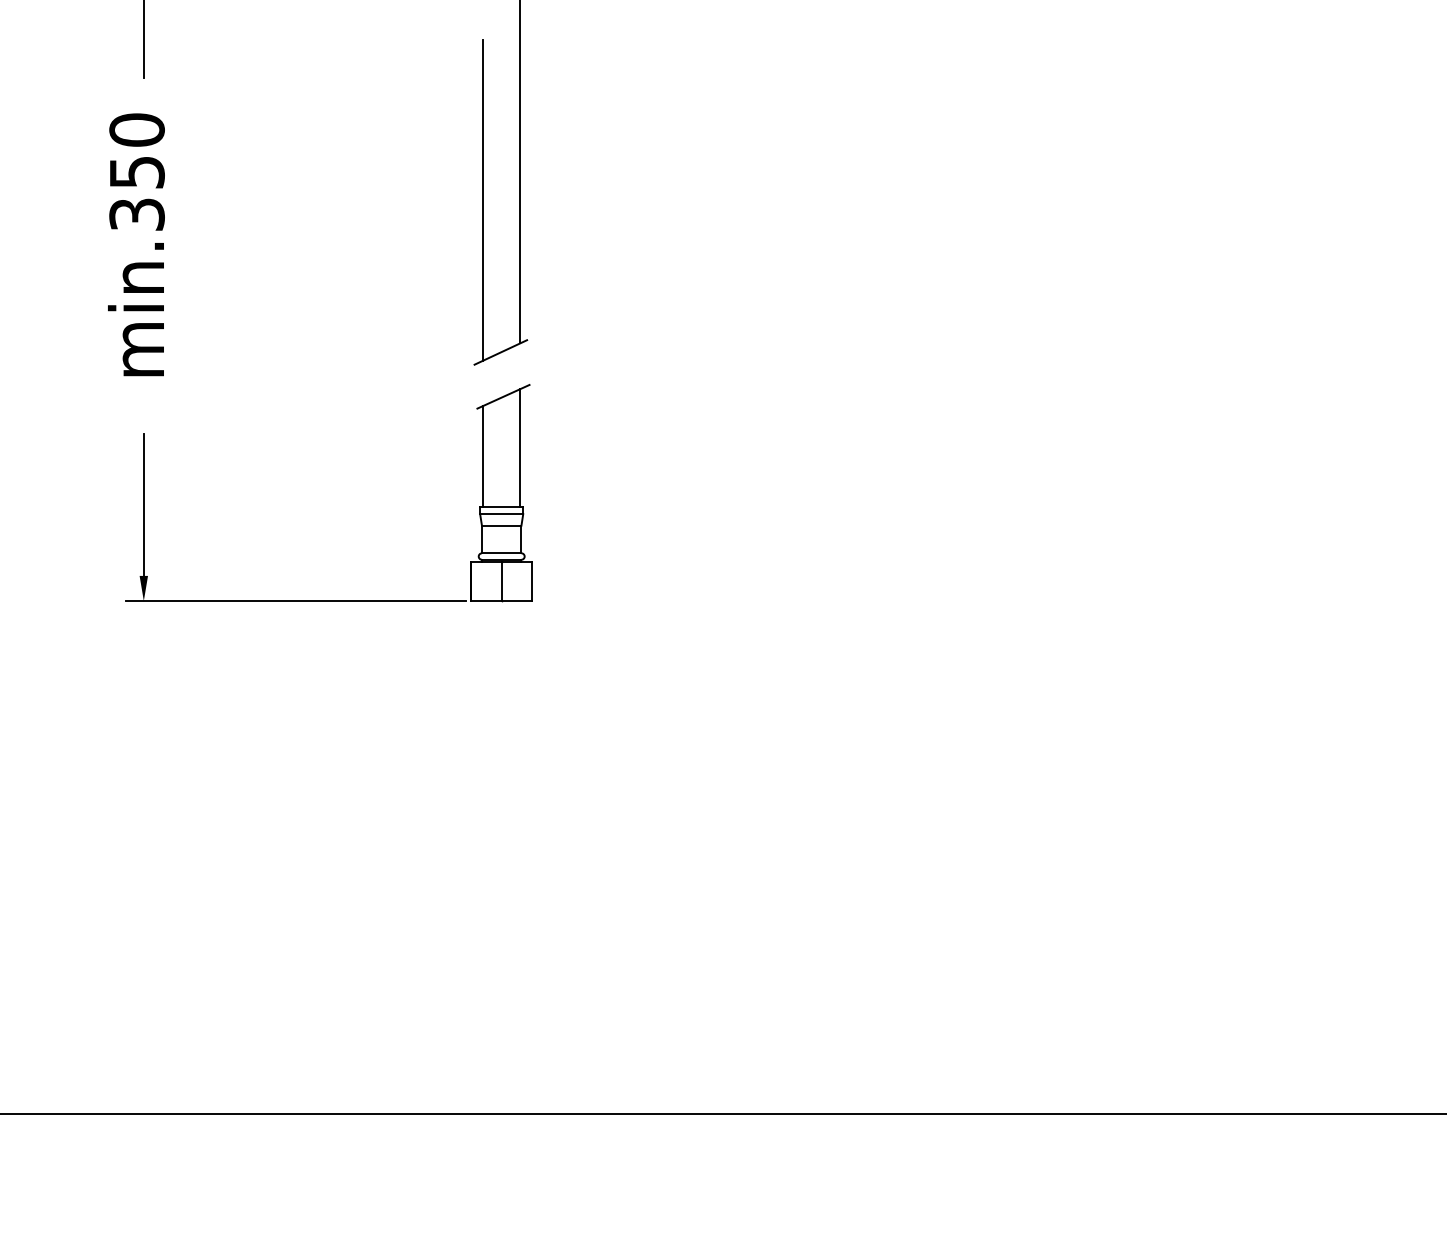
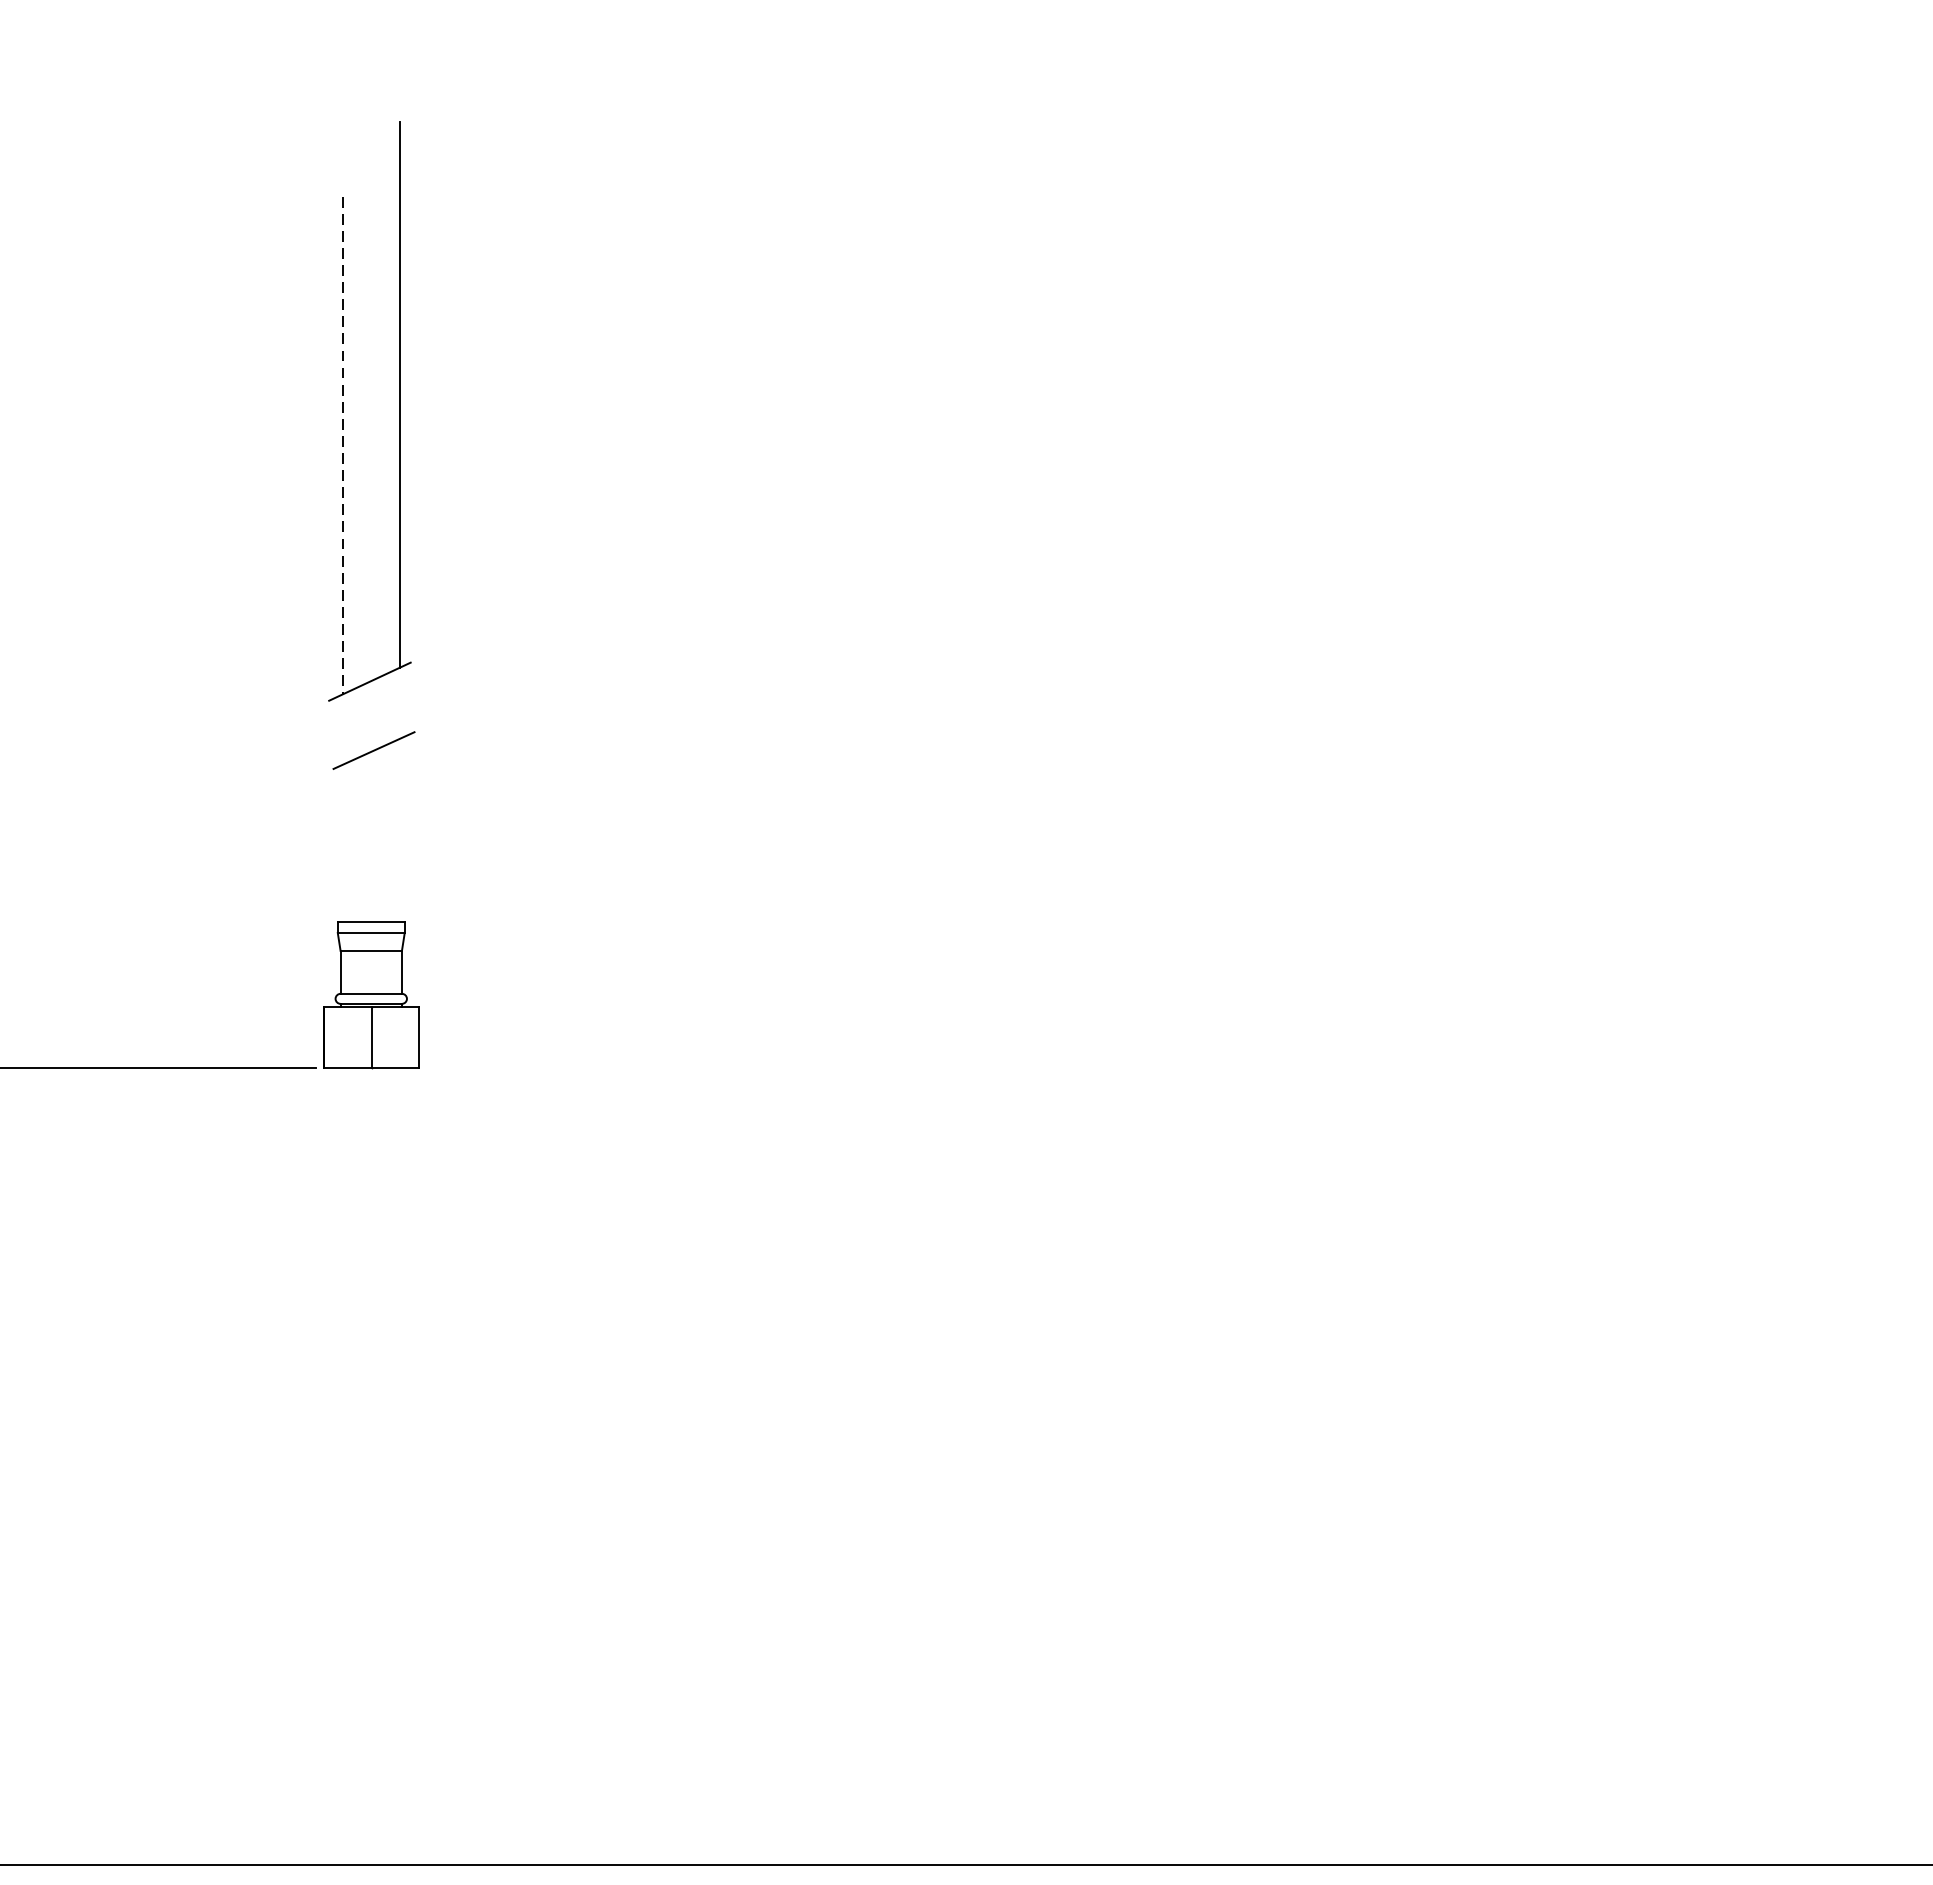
line: (483, 201) -> (342, 447), solid -> dashed
line: (520, 448) -> (400, 830), removed
line: (483, 456) -> (342, 843), removed

